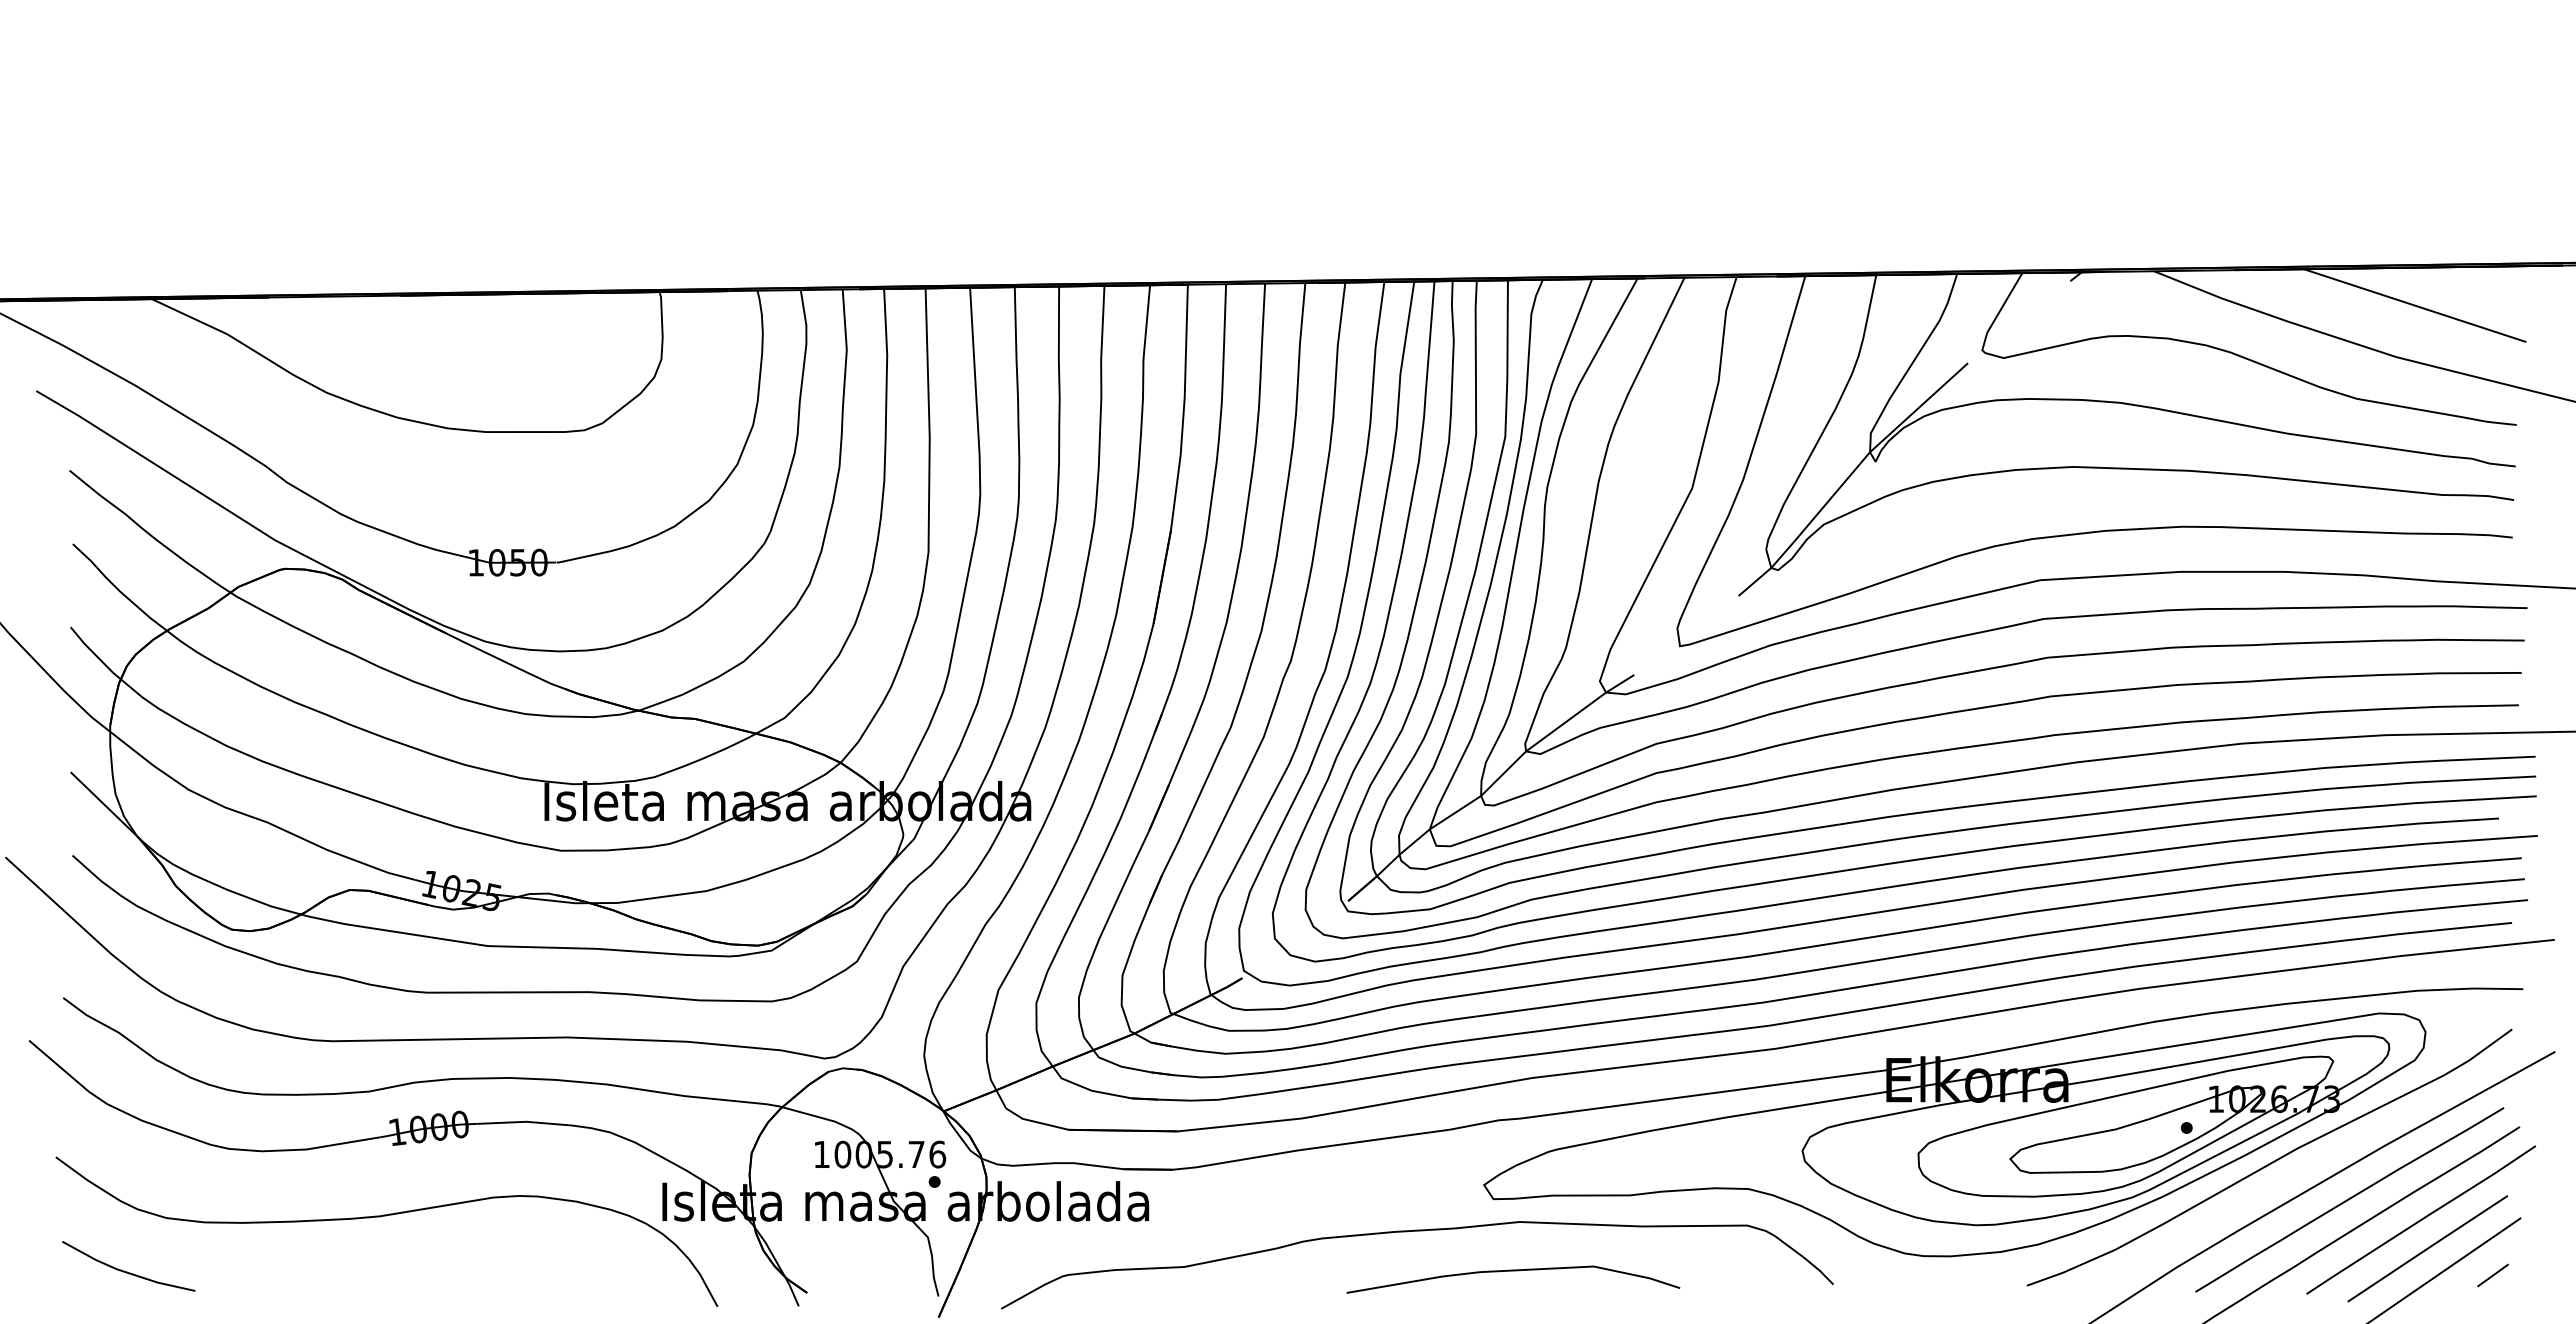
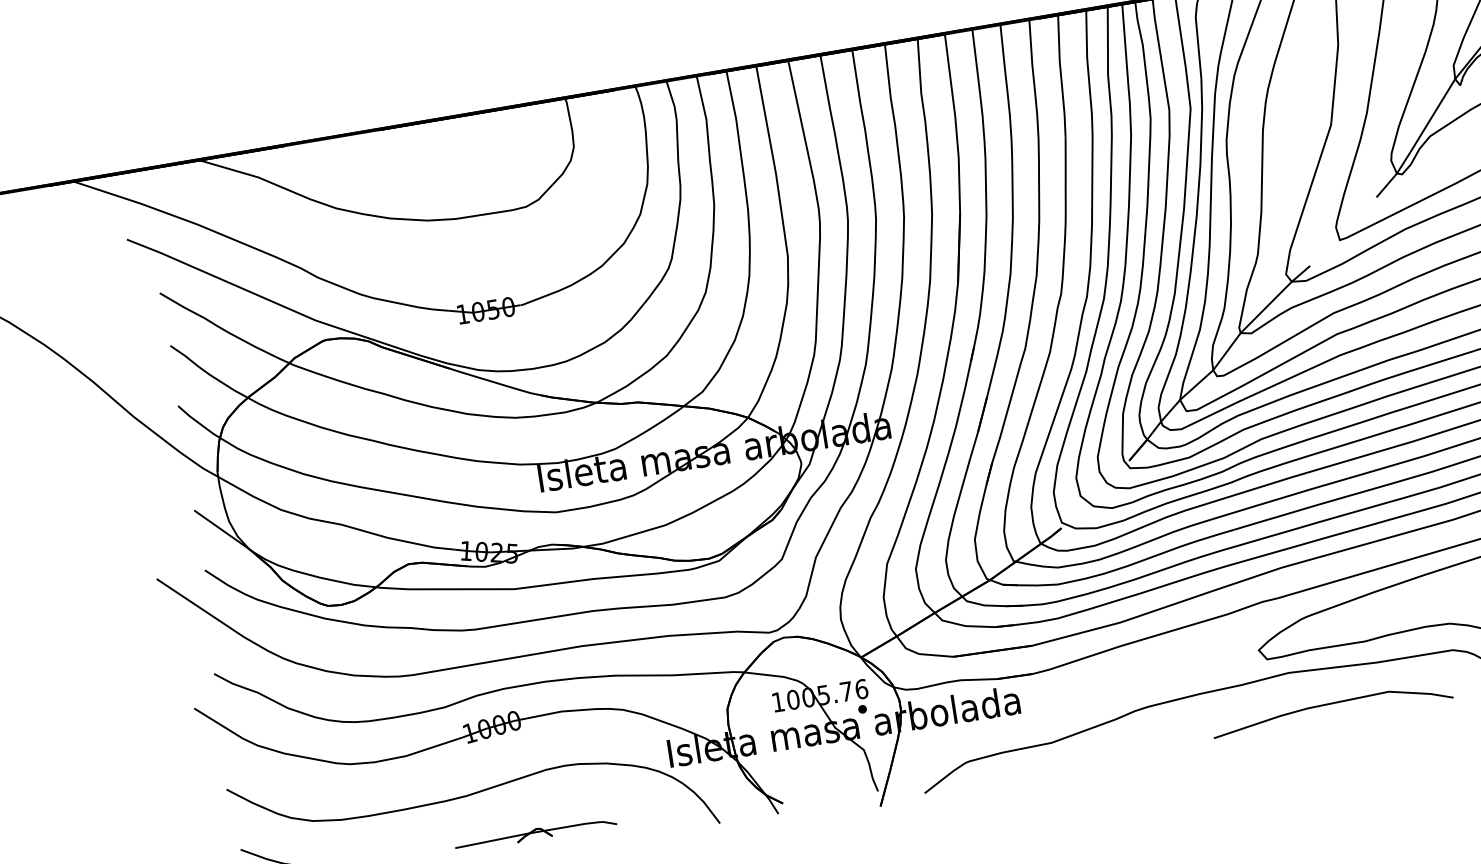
curve: (1513, 1271) -> (1331, 704), moved
part: (465, 1282) -> (535, 834), added

